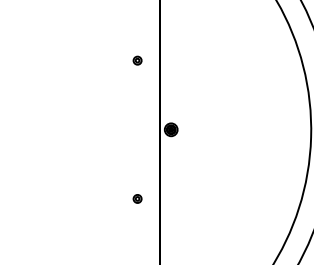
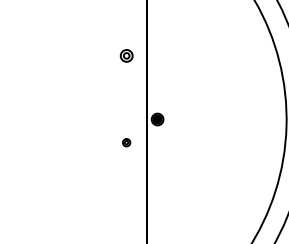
part: (137, 60) -> (126, 55), size x1.6
part: (137, 198) -> (126, 142), moved

